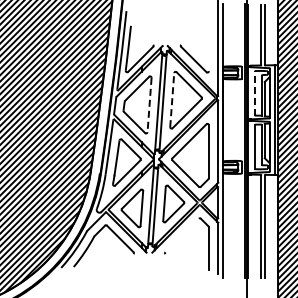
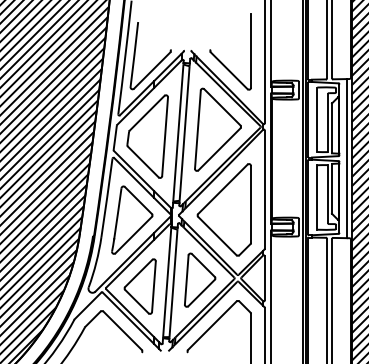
line: (208, 45) -> (250, 50), added
line: (254, 92) -> (317, 118), dashed -> solid
line: (172, 99) -> (198, 128), dashed -> solid
line: (149, 105) -> (164, 137), dashed -> solid
line: (181, 235) -> (211, 325), added

